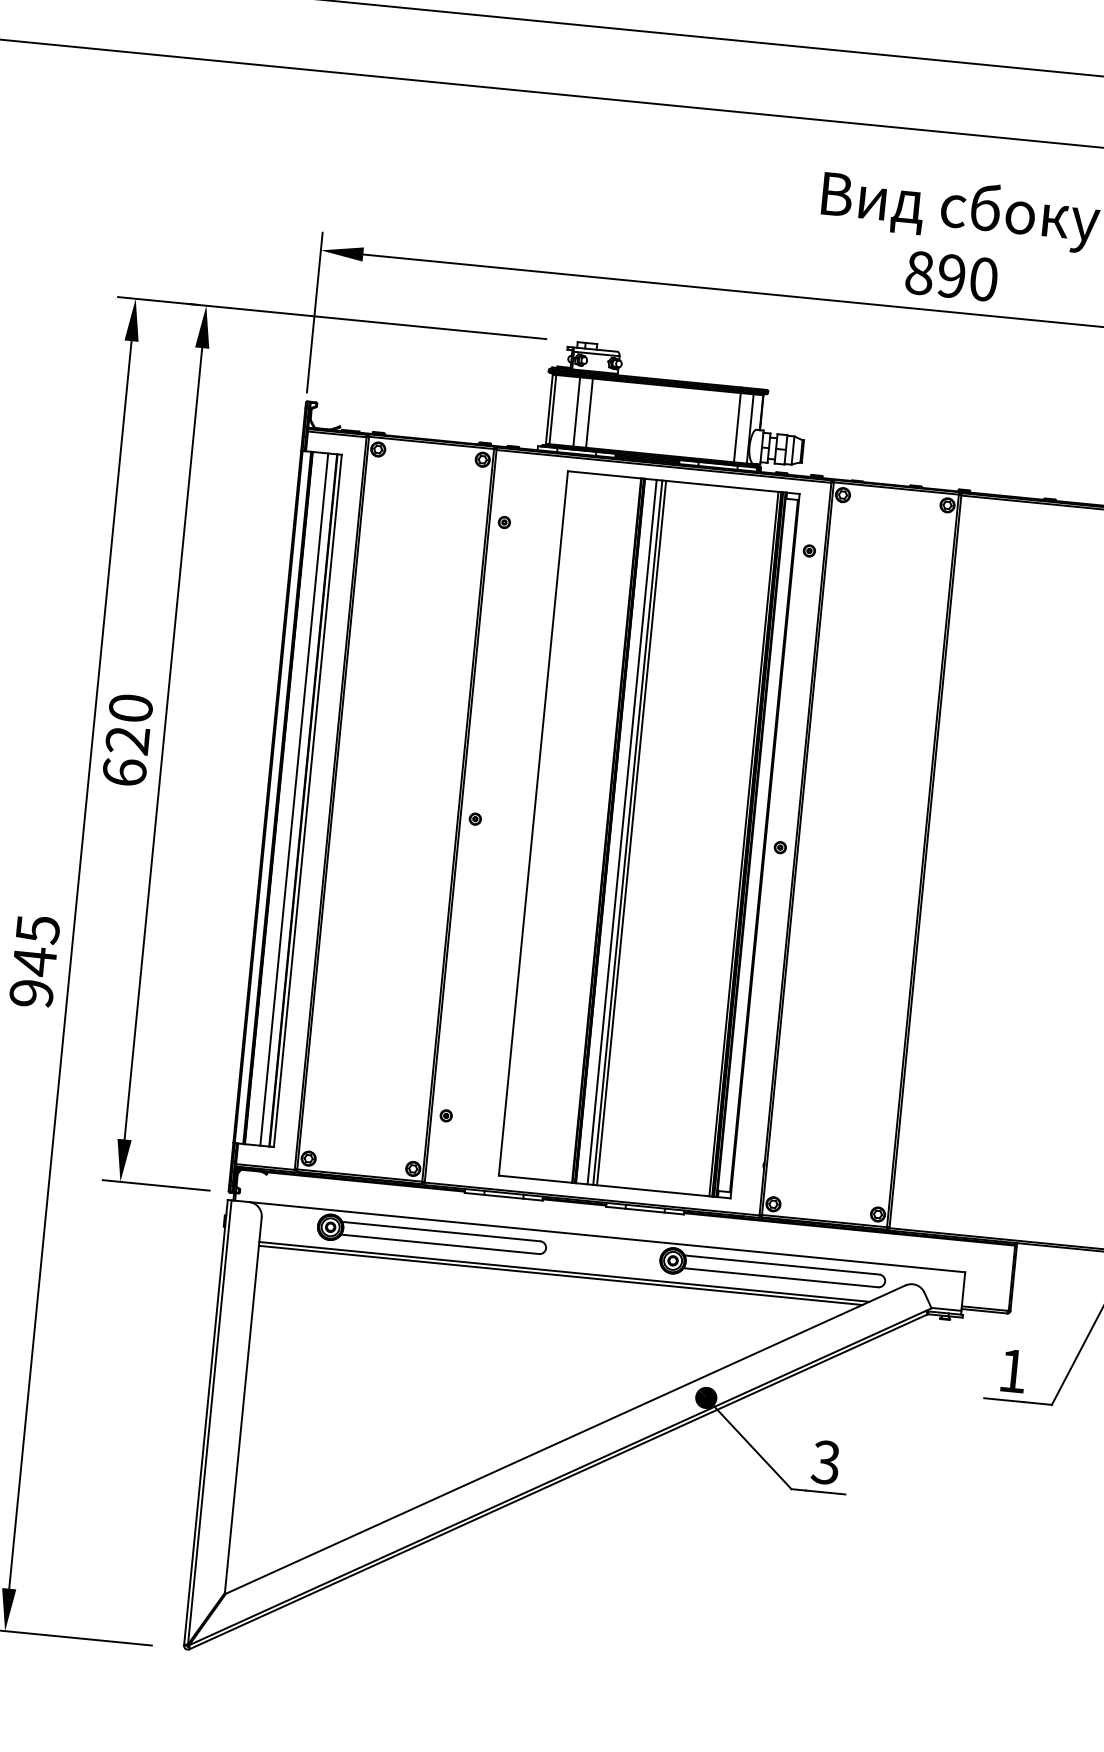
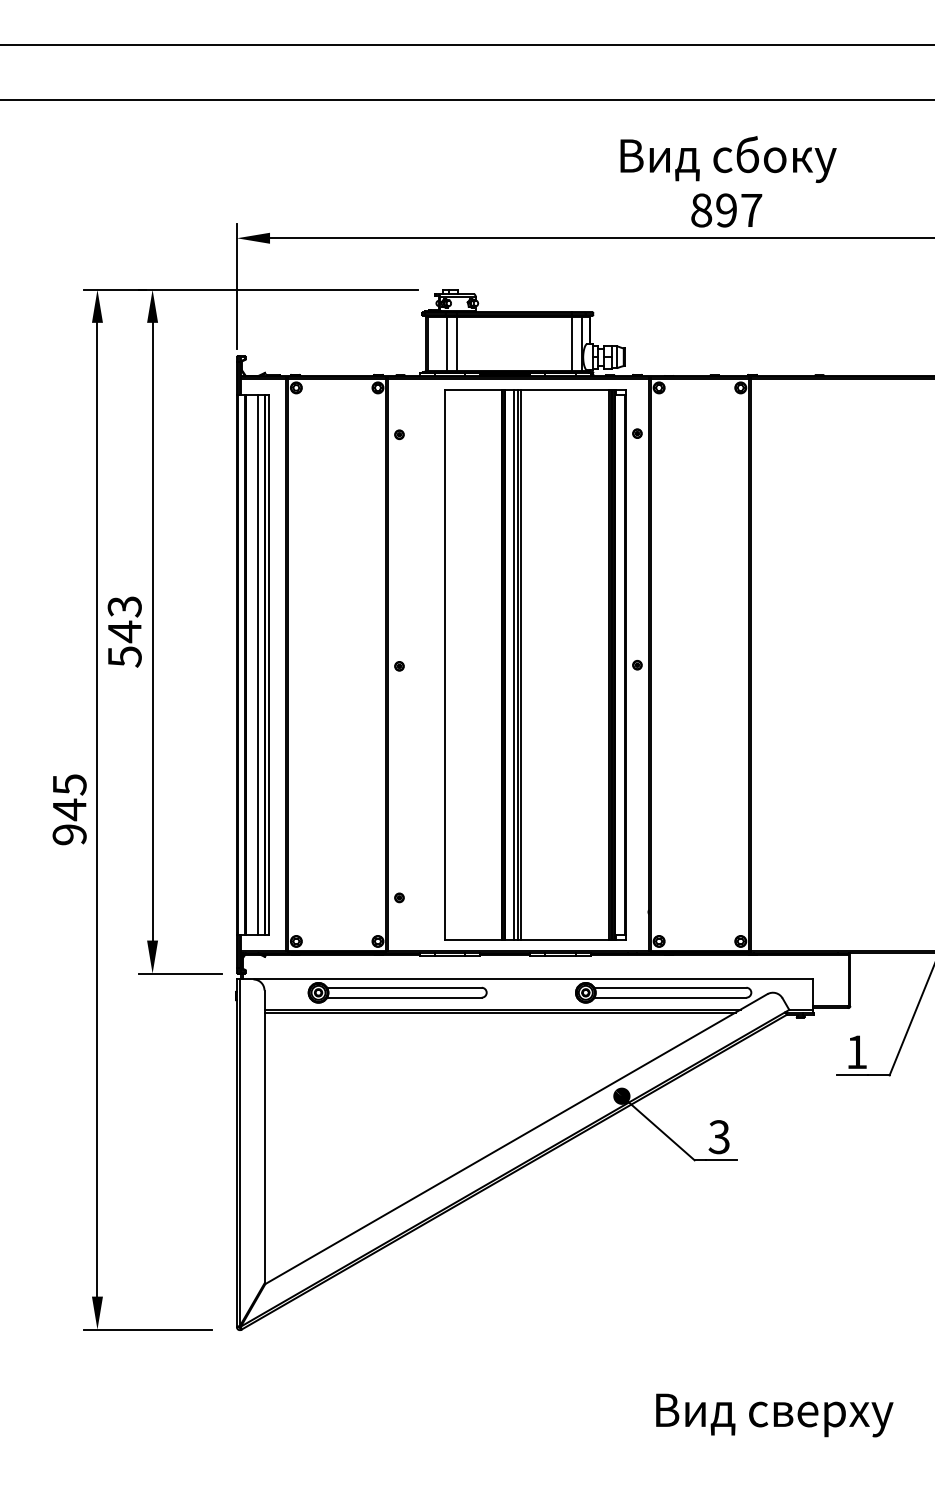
text: (983, 279) -> (751, 210), 890 -> 897
text: (127, 740) -> (124, 631), 620 -> 543

